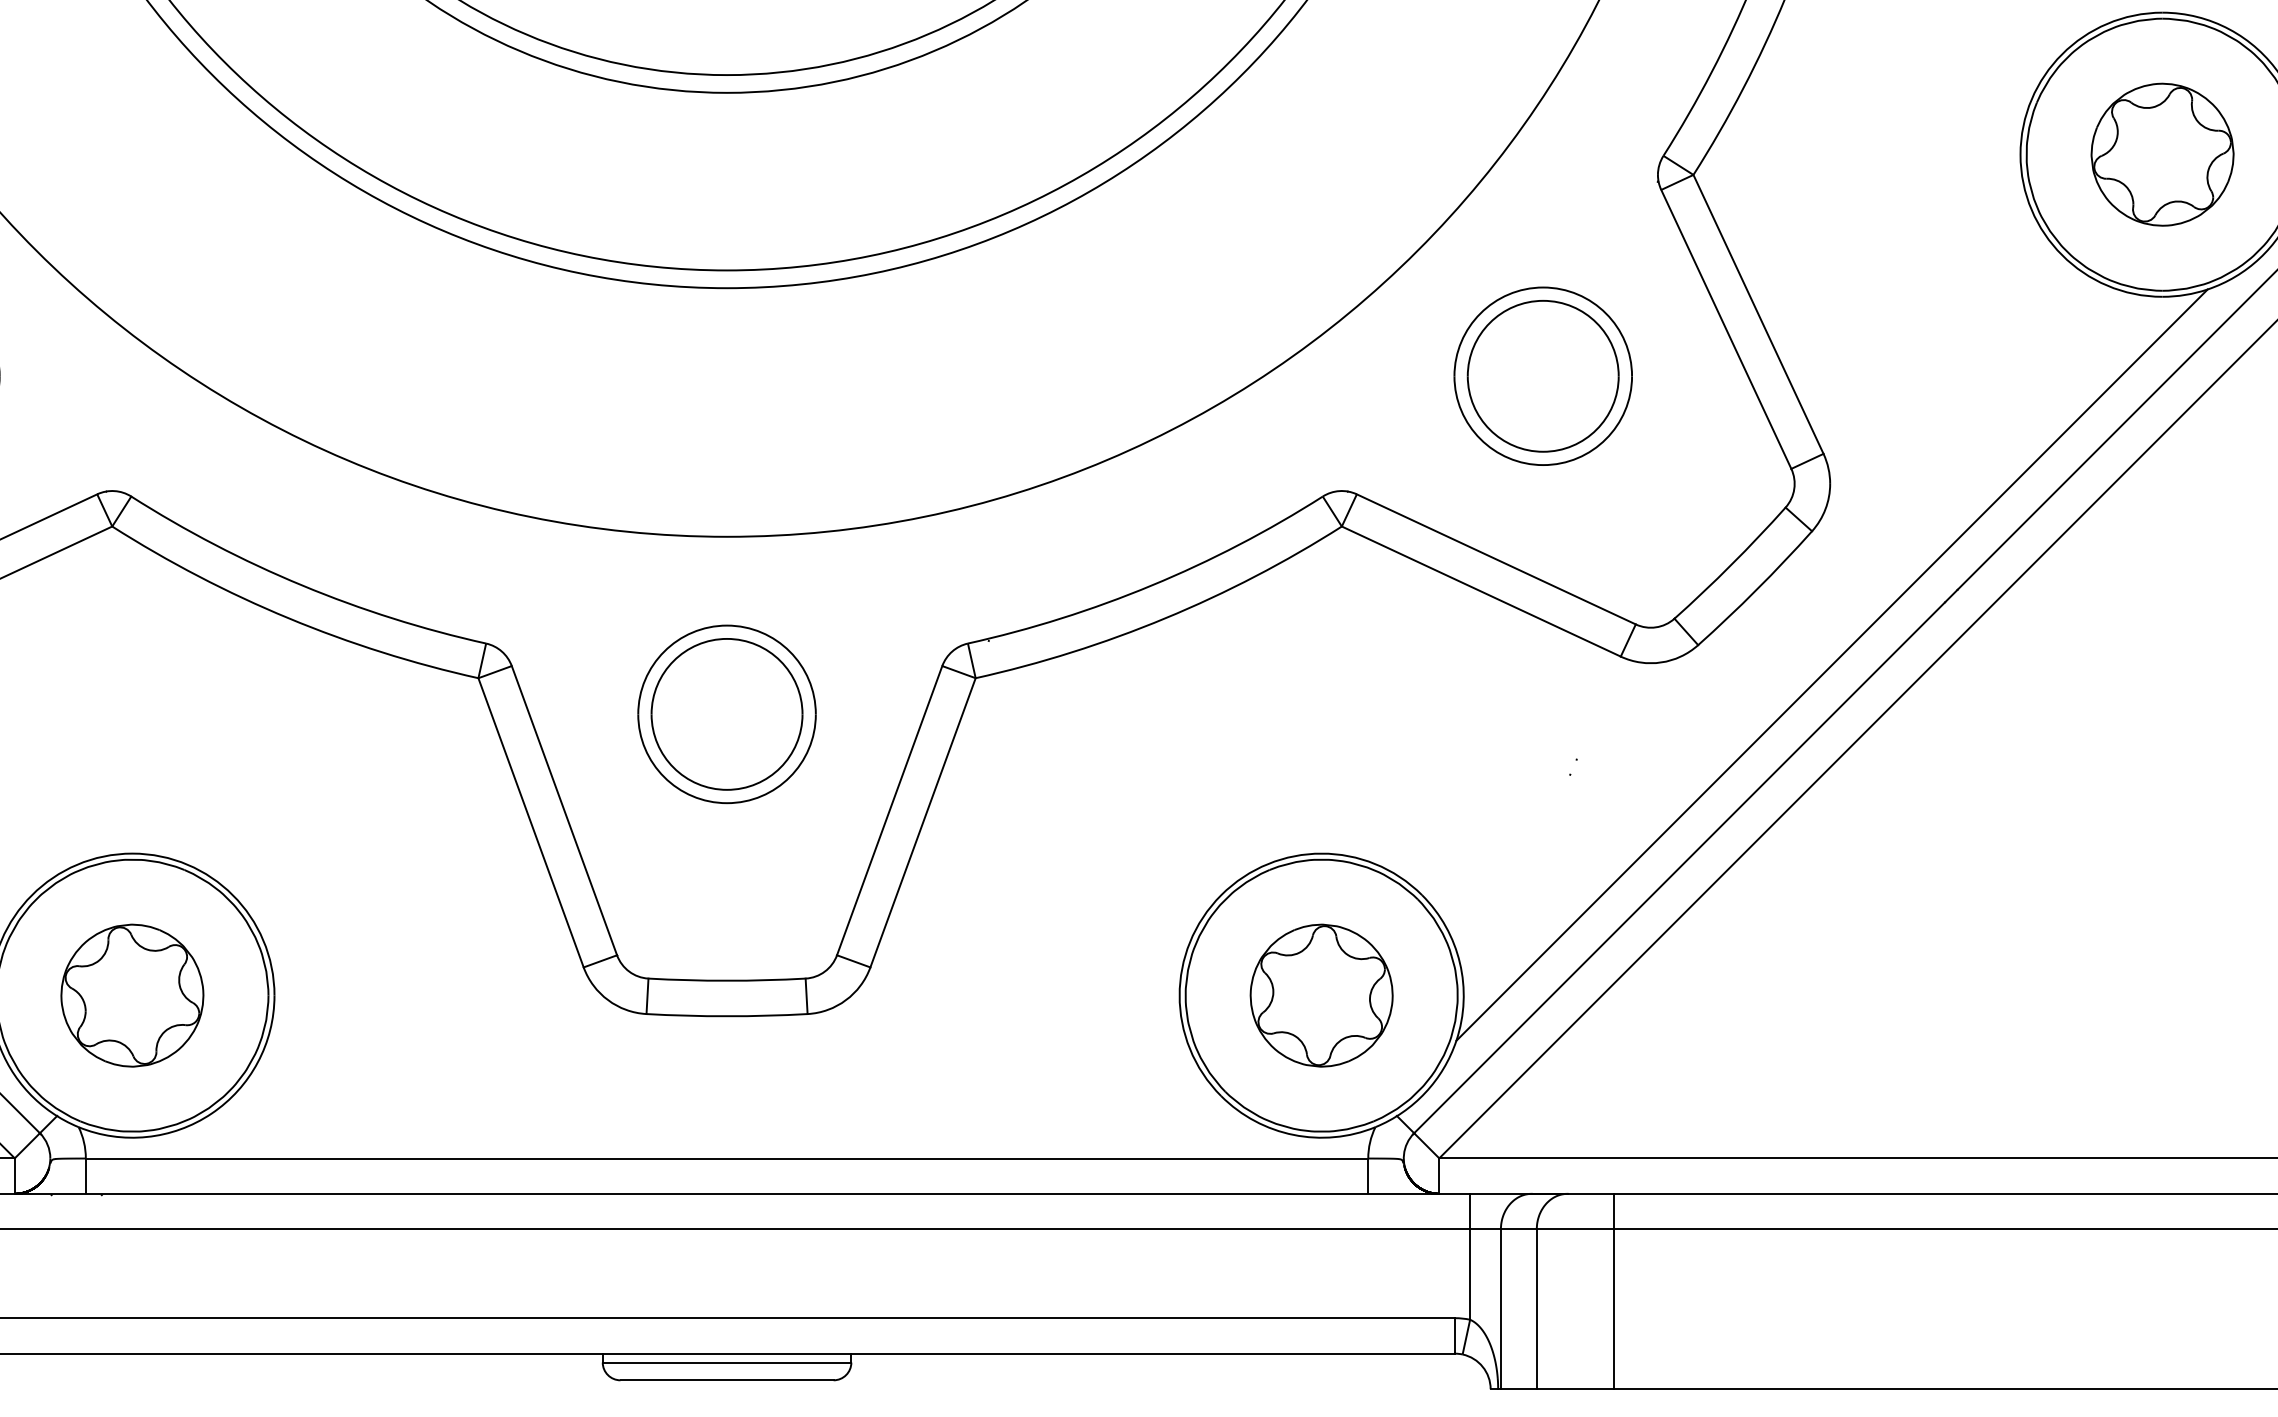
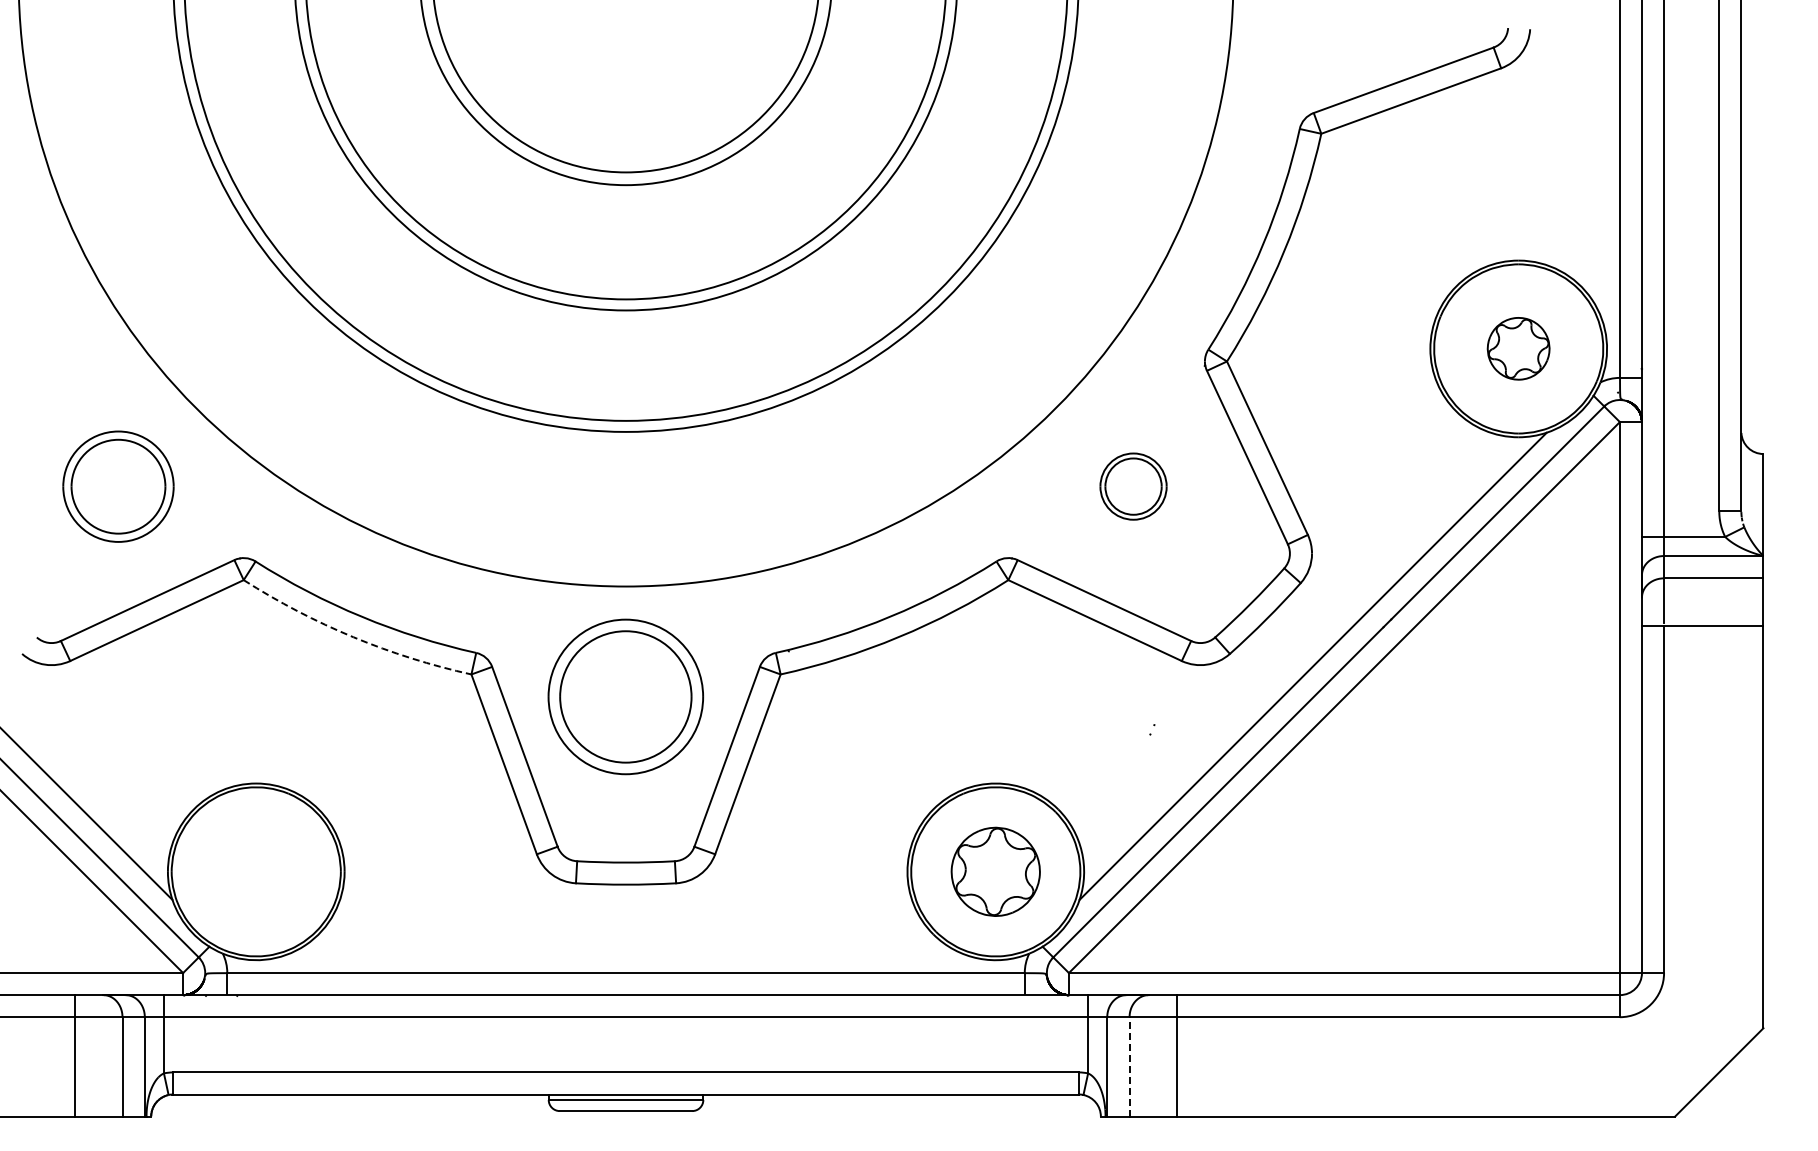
part: (2162, 154) -> (1518, 348), size x0.7
part: (1543, 375) -> (1133, 486), size x0.6
arc: (288, 618) -> (353, 637), solid -> dashed
part: (727, 713) -> (626, 696), size x1.4
part: (132, 995) -> (256, 871), removed
line: (1536, 1308) -> (1129, 1066), solid -> dashed

